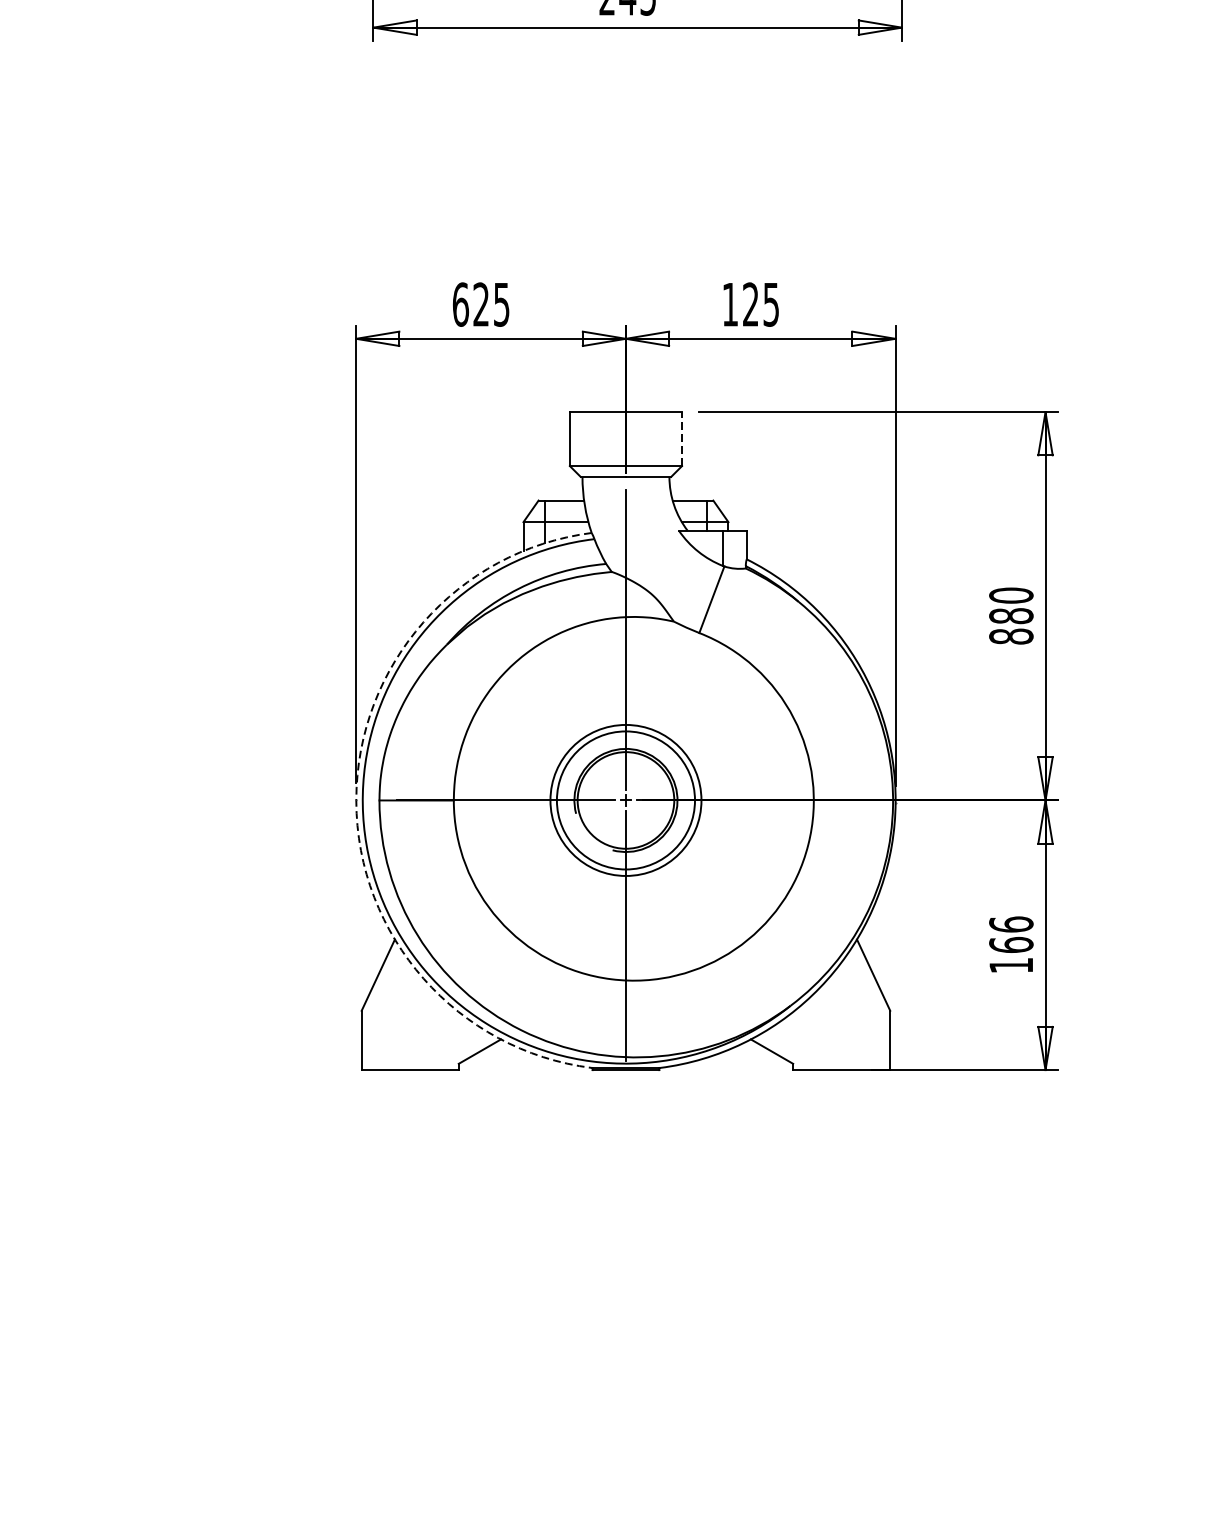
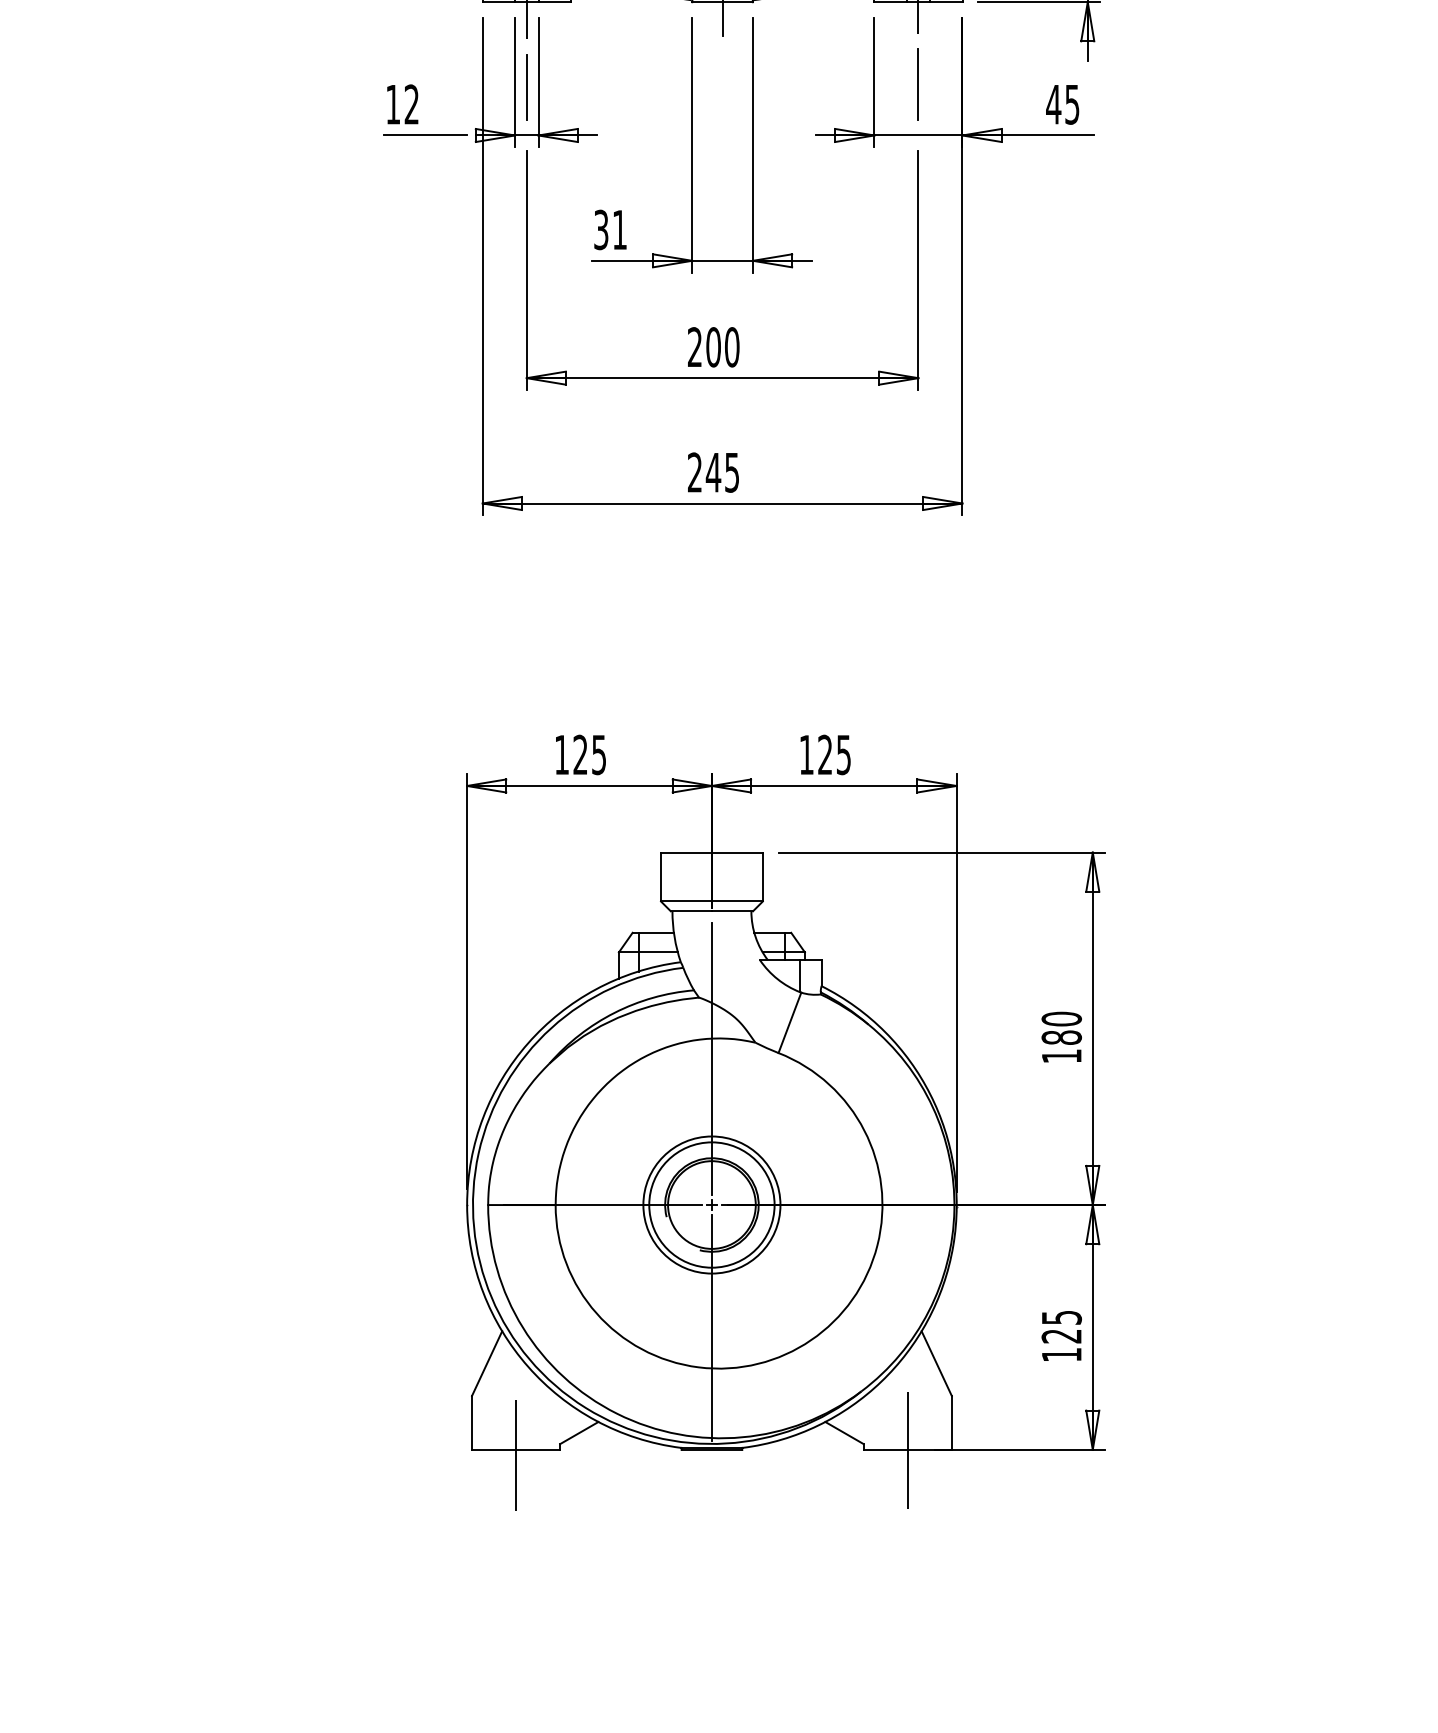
text: (460, 304) -> (561, 754), 625 -> 125
line: (681, 438) -> (762, 876), dashed -> solid
text: (1011, 636) -> (1061, 1056), 880 -> 180
arc: (356, 800) -> (467, 1205), dashed -> solid
text: (1011, 934) -> (1061, 1326), 166 -> 125
line: (841, 1070) -> (907, 1450), added
line: (410, 1076) -> (516, 1455), added

